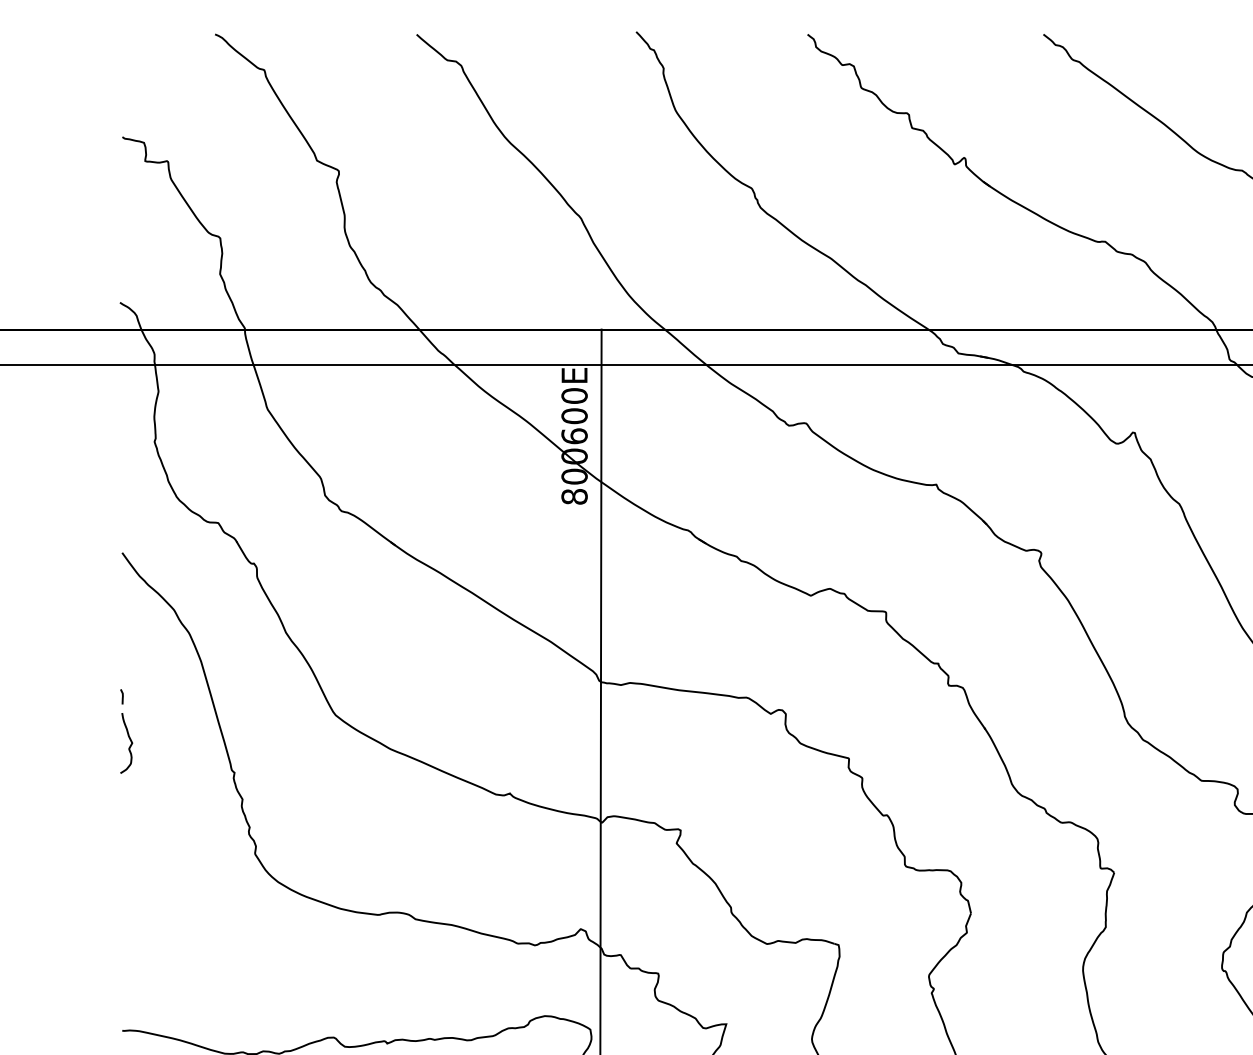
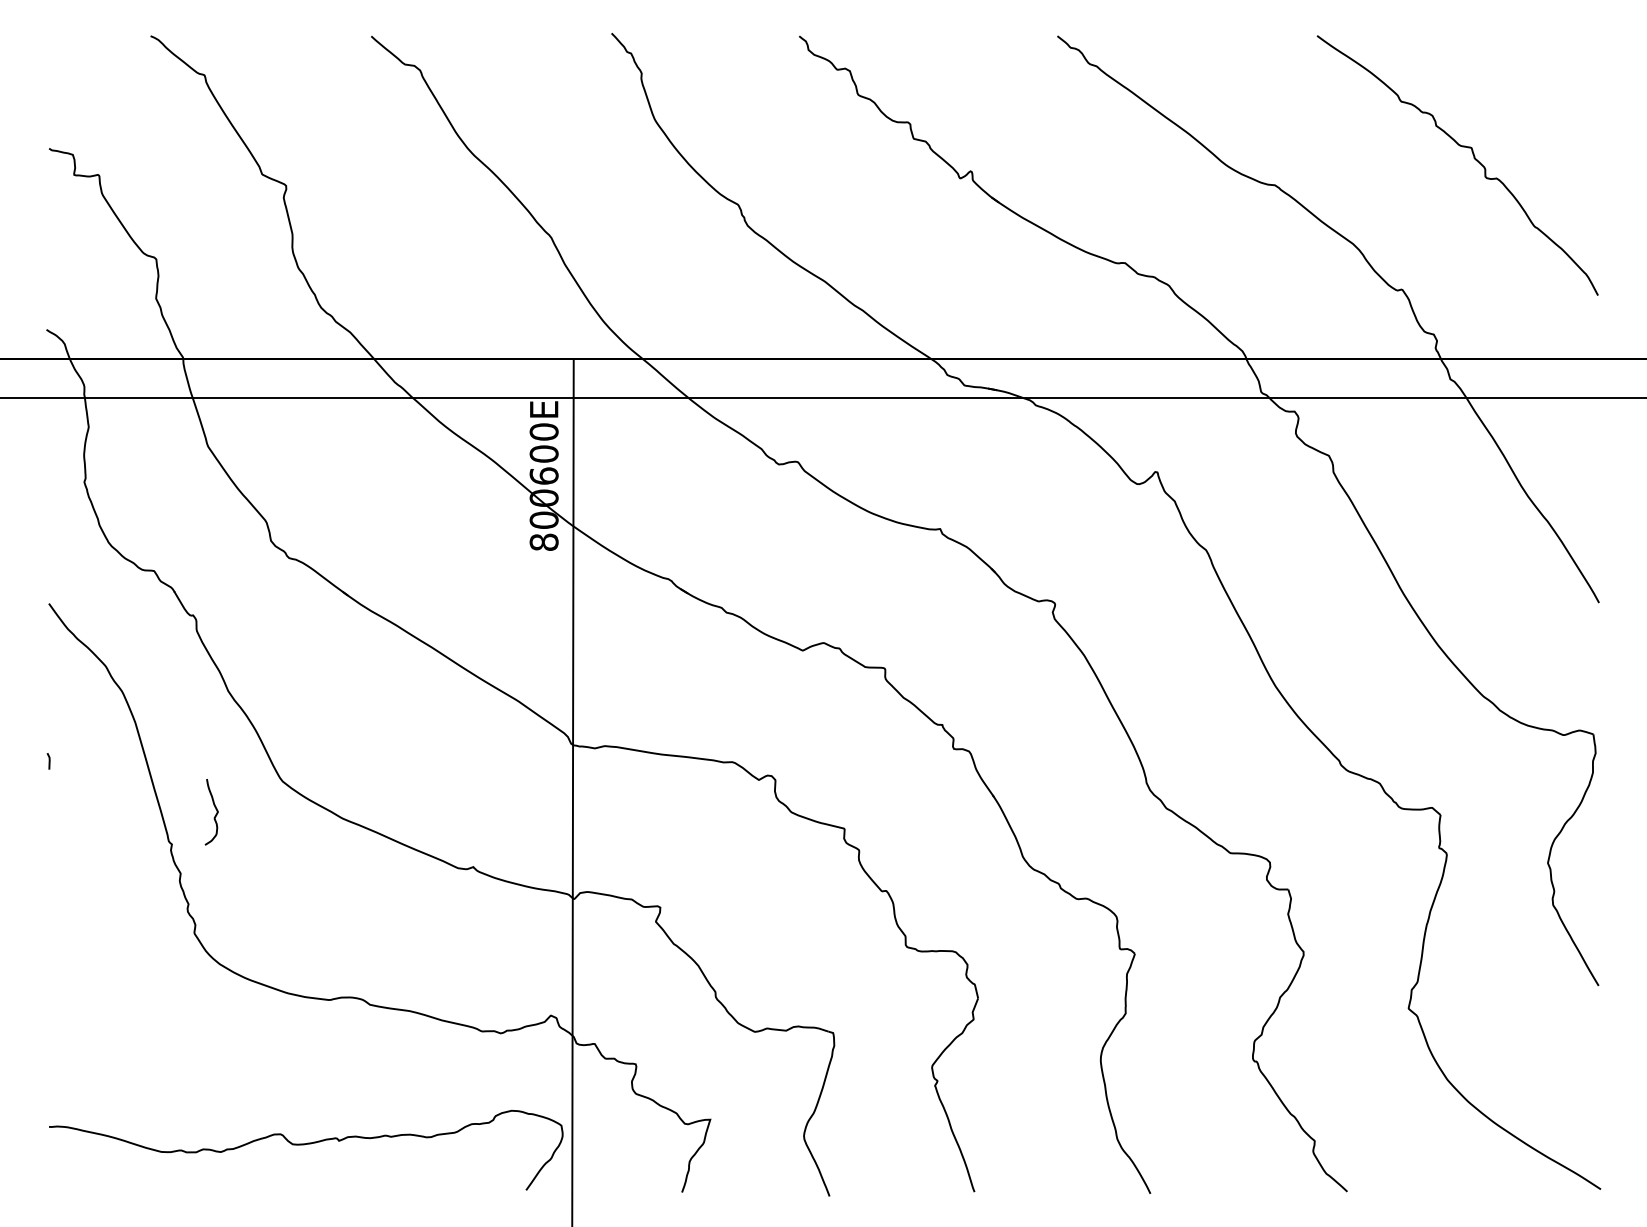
curve: (130, 745) -> (215, 814), moved

